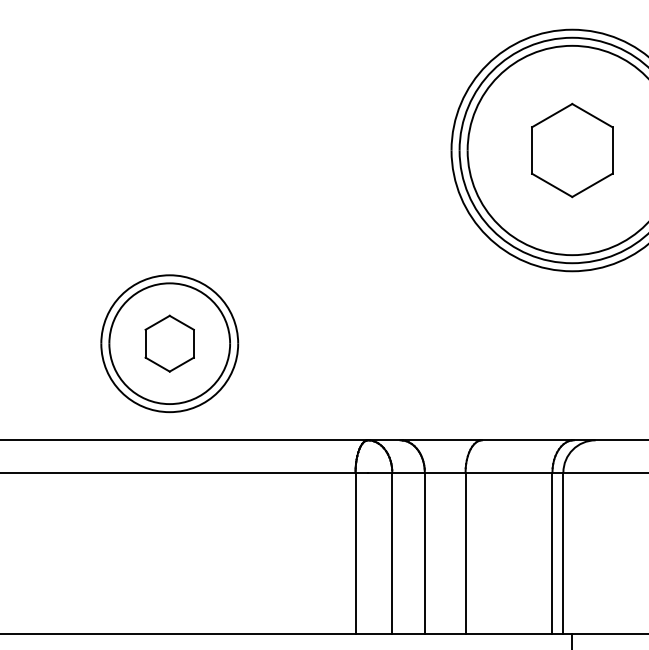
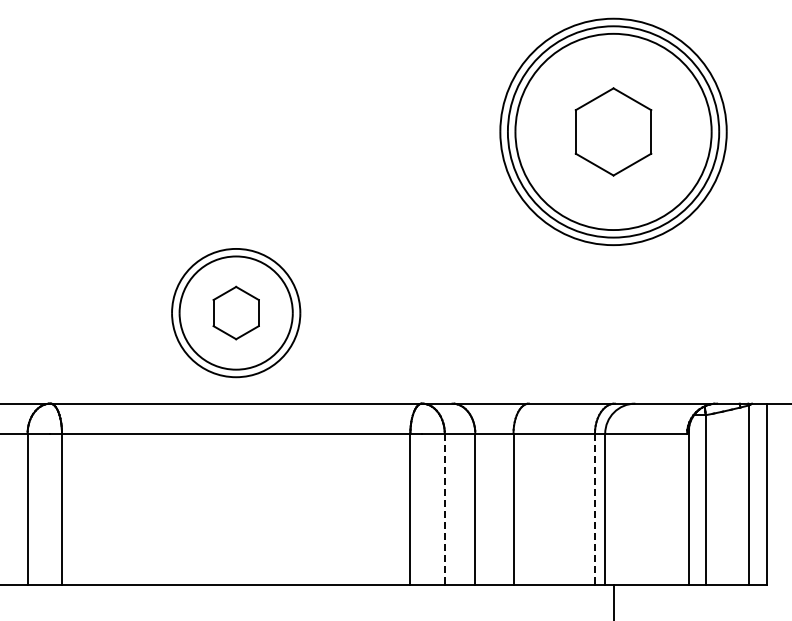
line: (391, 553) -> (444, 509), solid -> dashed
line: (551, 553) -> (594, 509), solid -> dashed

